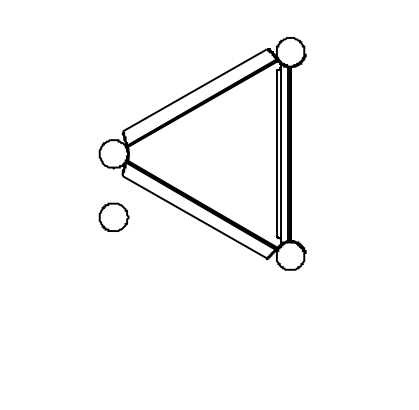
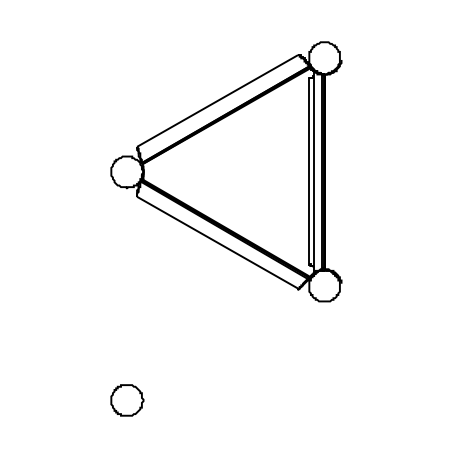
part: (113, 216) -> (126, 399), moved

